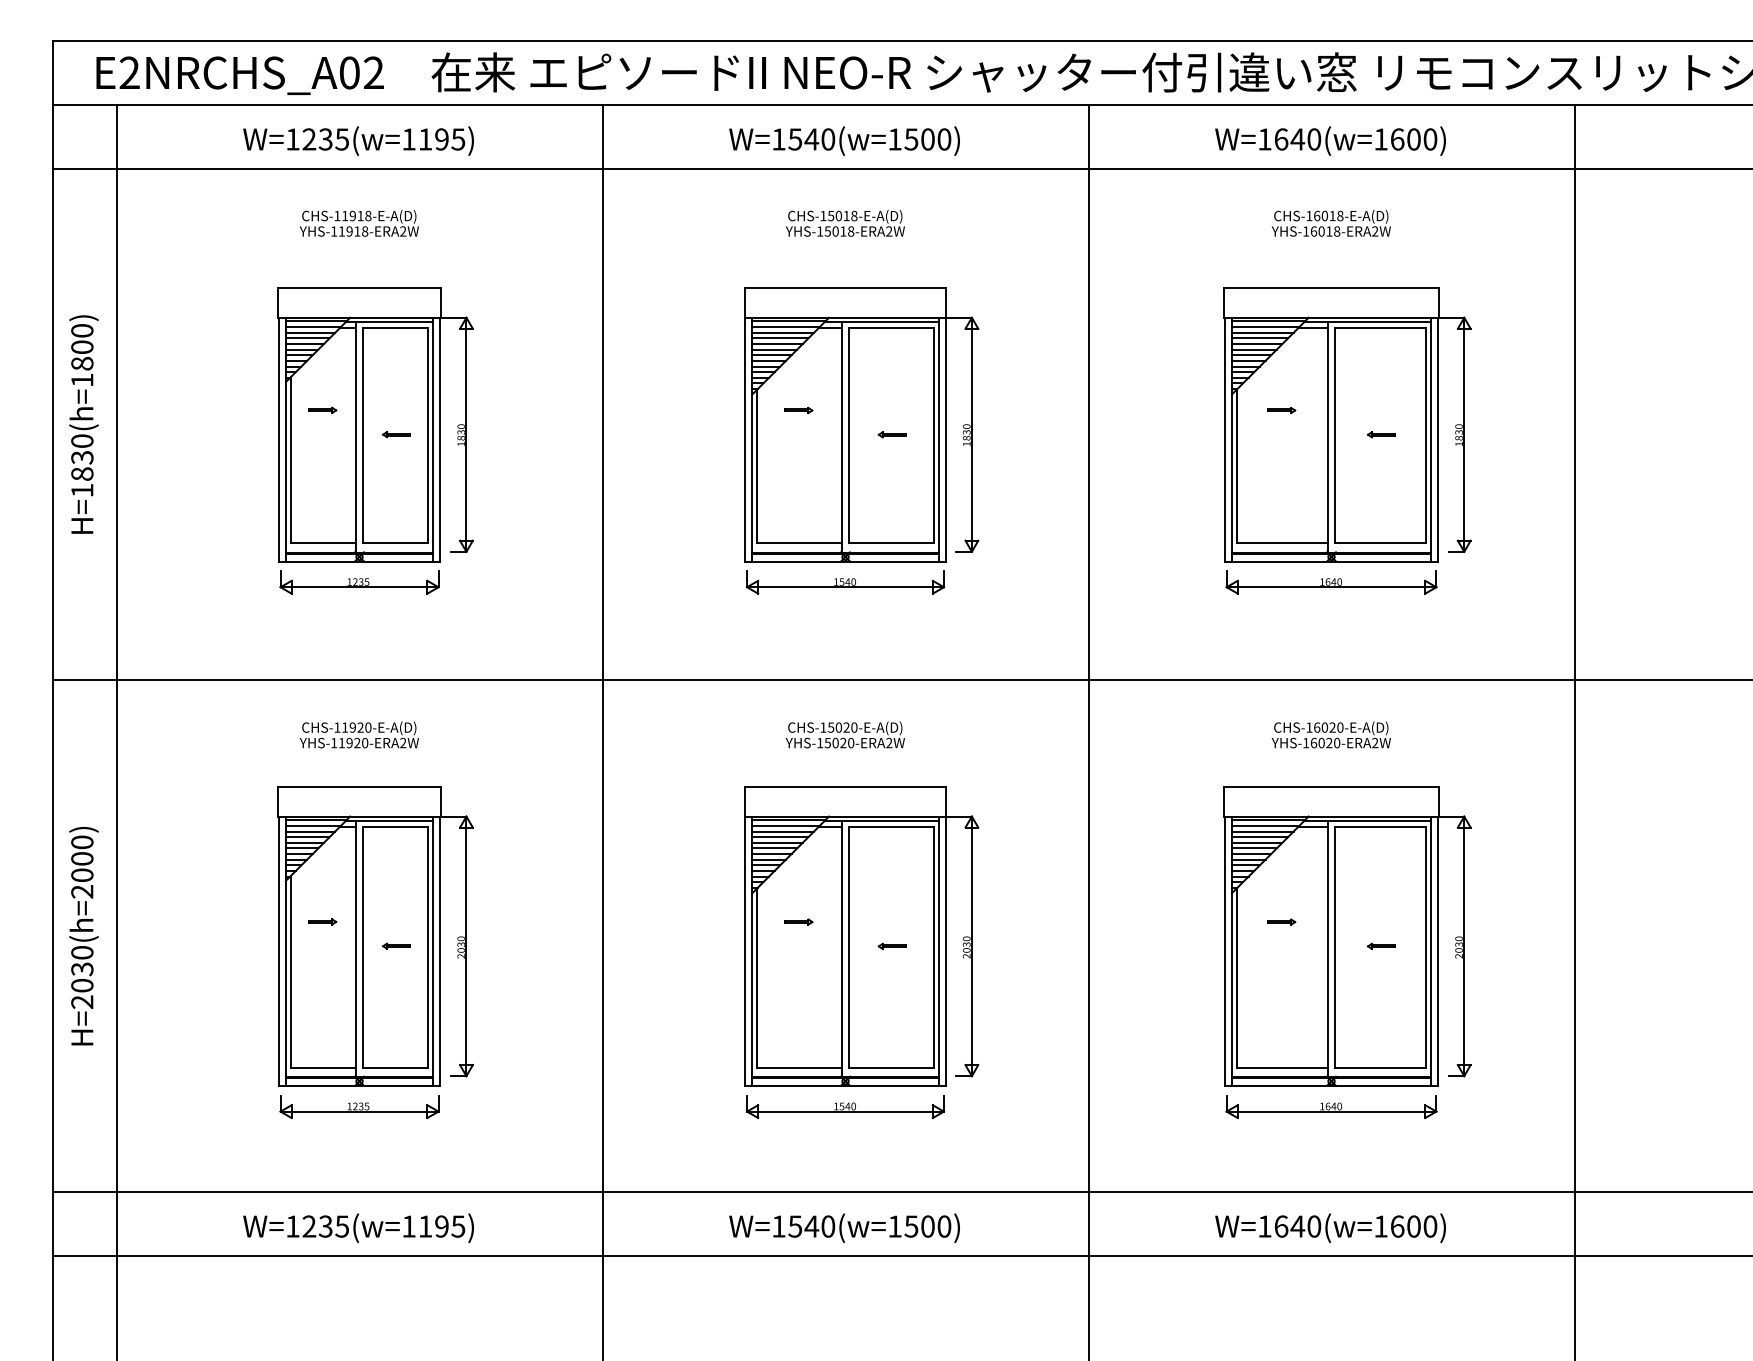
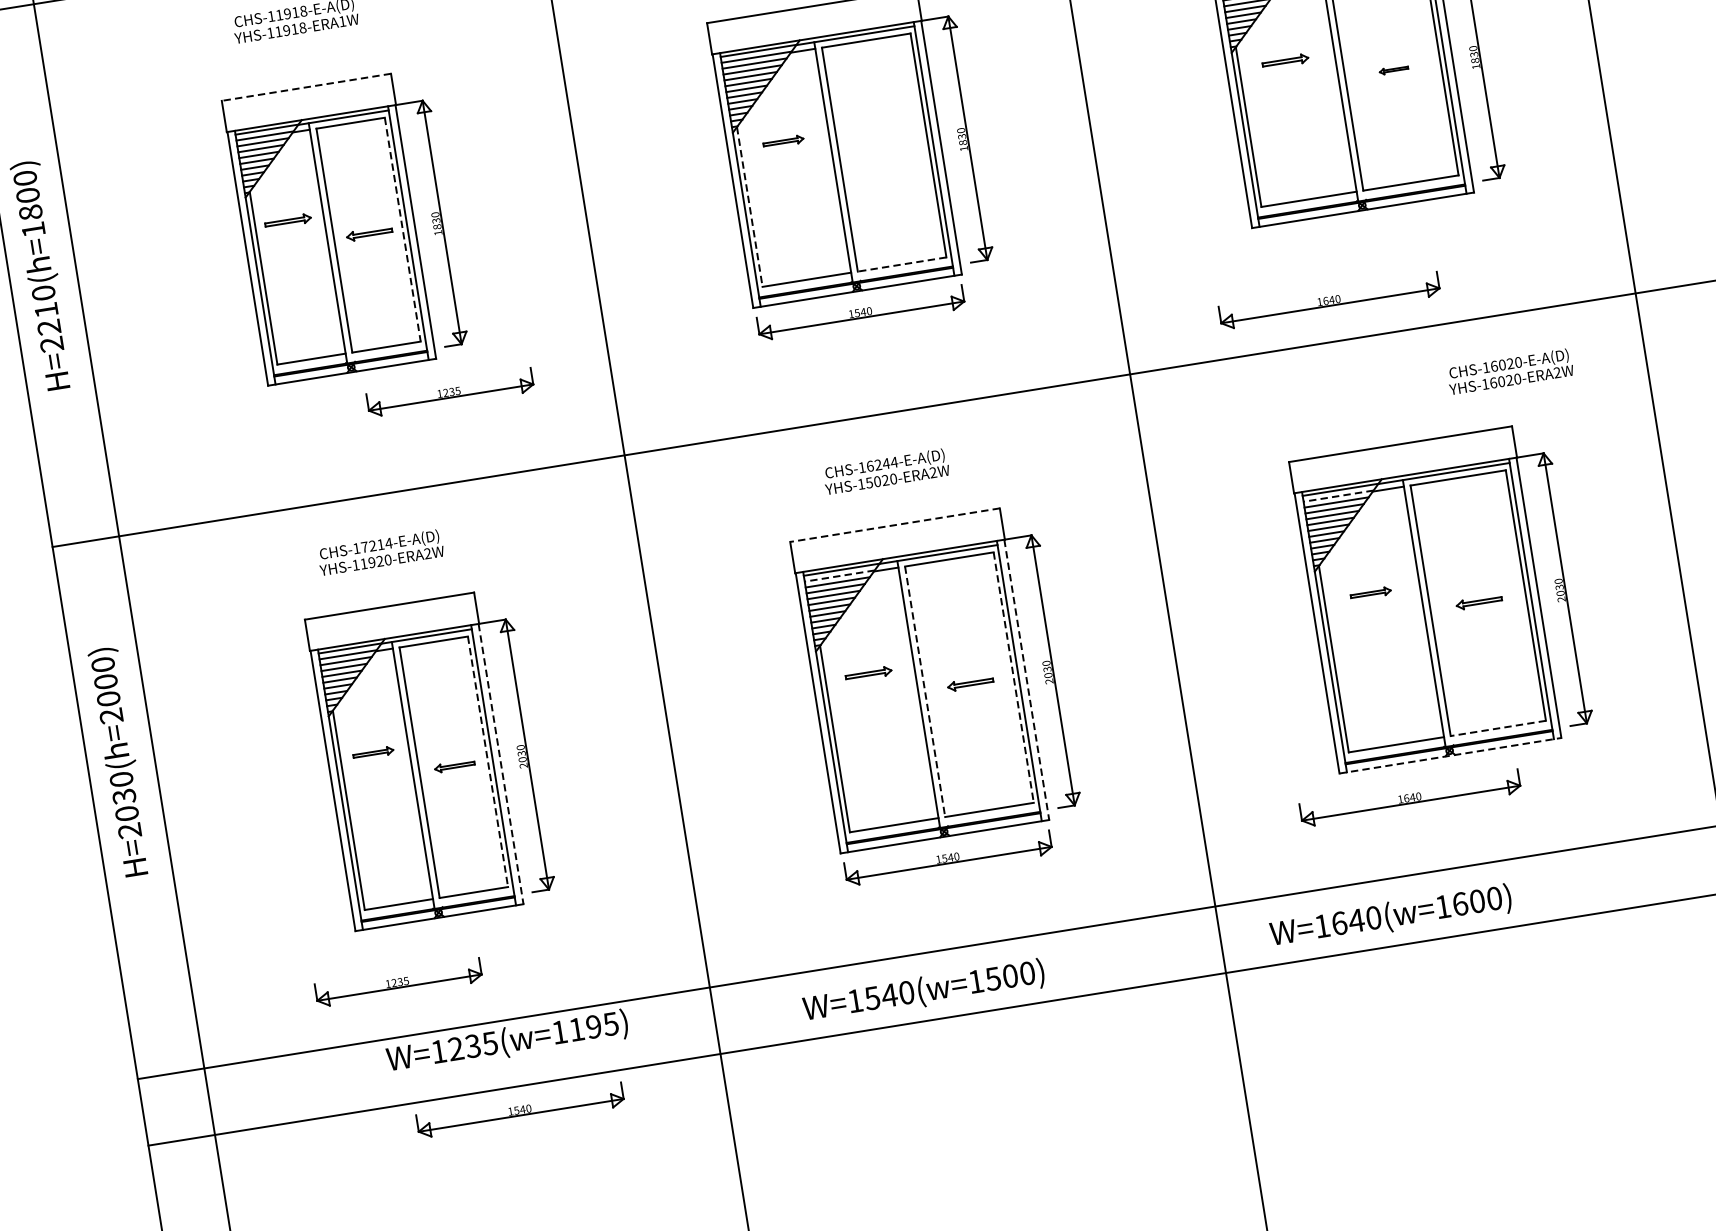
text: (403, 231) -> (342, 21), YHS-11918-ERA2W -> YHS-11918-ERA1W
line: (359, 287) -> (306, 87), solid -> dashed
part: (322, 409) -> (288, 220), size x1.6
part: (798, 410) -> (783, 141), size x1.4
part: (1281, 410) -> (1285, 61), size x1.6
part: (396, 434) -> (369, 233), size x1.6
part: (891, 434) -> (884, 151), removed
line: (428, 435) -> (402, 229), solid -> dashed
line: (757, 466) -> (750, 206), solid -> dashed
text: (82, 474) -> (49, 327), H=1830(h=1800) -> H=2210(h=1800)
line: (891, 543) -> (902, 264), solid -> dashed
part: (359, 582) -> (450, 392), moved
part: (1331, 582) -> (1329, 300), moved
text: (356, 727) -> (376, 545), CHS-11920-E-A(D) -> CHS-17214-E-A(D)
text: (842, 727) -> (882, 464), CHS-15020-E-A(D) -> CHS-16244-E-A(D)
text: (1330, 734) -> (1509, 371), moved
line: (845, 786) -> (895, 525), solid -> dashed
line: (786, 825) -> (840, 575), solid -> dashed
line: (1265, 825) -> (1338, 495), solid -> dashed
part: (322, 921) -> (373, 752), size x1.4
part: (798, 921) -> (868, 673), size x1.6
part: (1281, 921) -> (1370, 592), size x1.4
text: (83, 936) -> (120, 762), moved
part: (396, 945) -> (454, 765), size x1.4
part: (891, 945) -> (969, 682), size x1.6
part: (1381, 945) -> (1479, 601), size x1.6
line: (428, 947) -> (488, 762), solid -> dashed
line: (848, 947) -> (924, 692), solid -> dashed
line: (933, 947) -> (1013, 677), solid -> dashed
line: (440, 951) -> (501, 764), solid -> dashed
line: (945, 951) -> (1026, 680), solid -> dashed
line: (1380, 1067) -> (1498, 728), solid -> dashed
line: (1331, 1086) -> (1450, 756), solid -> dashed
part: (1331, 1106) -> (1410, 797), moved
part: (359, 1107) -> (398, 983), moved
text: (358, 1228) -> (507, 1042), moved
text: (844, 1228) -> (923, 992), moved
text: (1330, 1228) -> (1390, 917), moved
part: (406, 1279) -> (520, 1111), added

